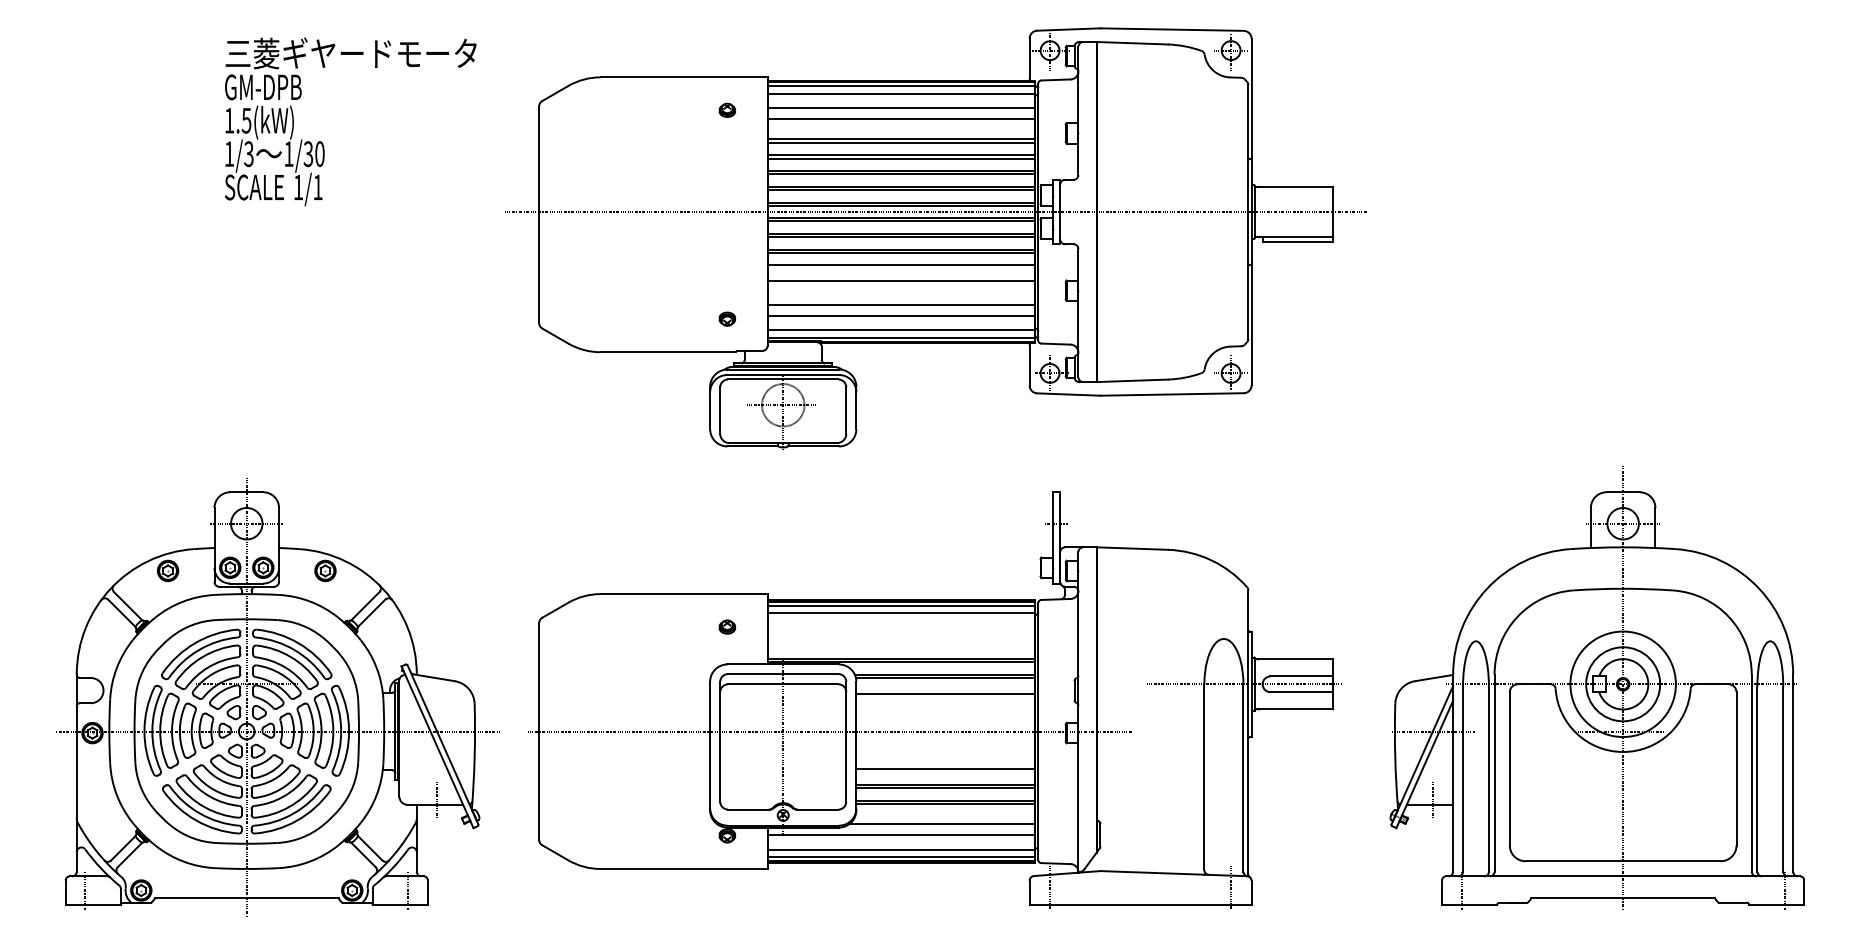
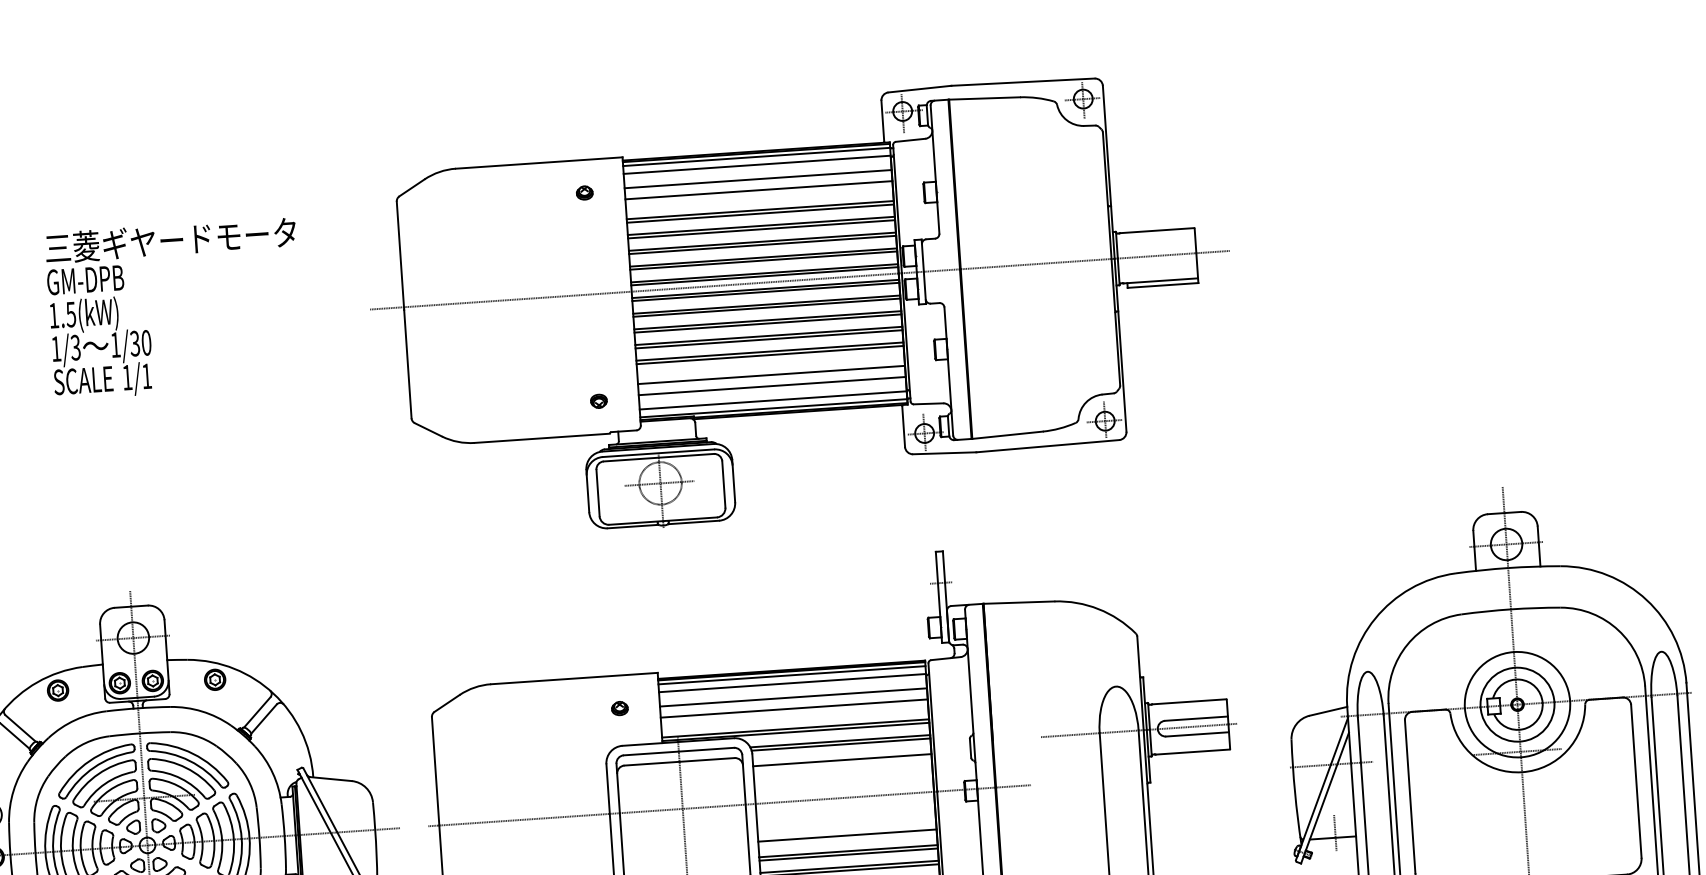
text: (350, 121) -> (174, 308), moved
line: (901, 268) -> (769, 338), added
line: (901, 284) -> (770, 354), added
line: (901, 627) -> (793, 697), added
line: (901, 638) -> (794, 708), added

